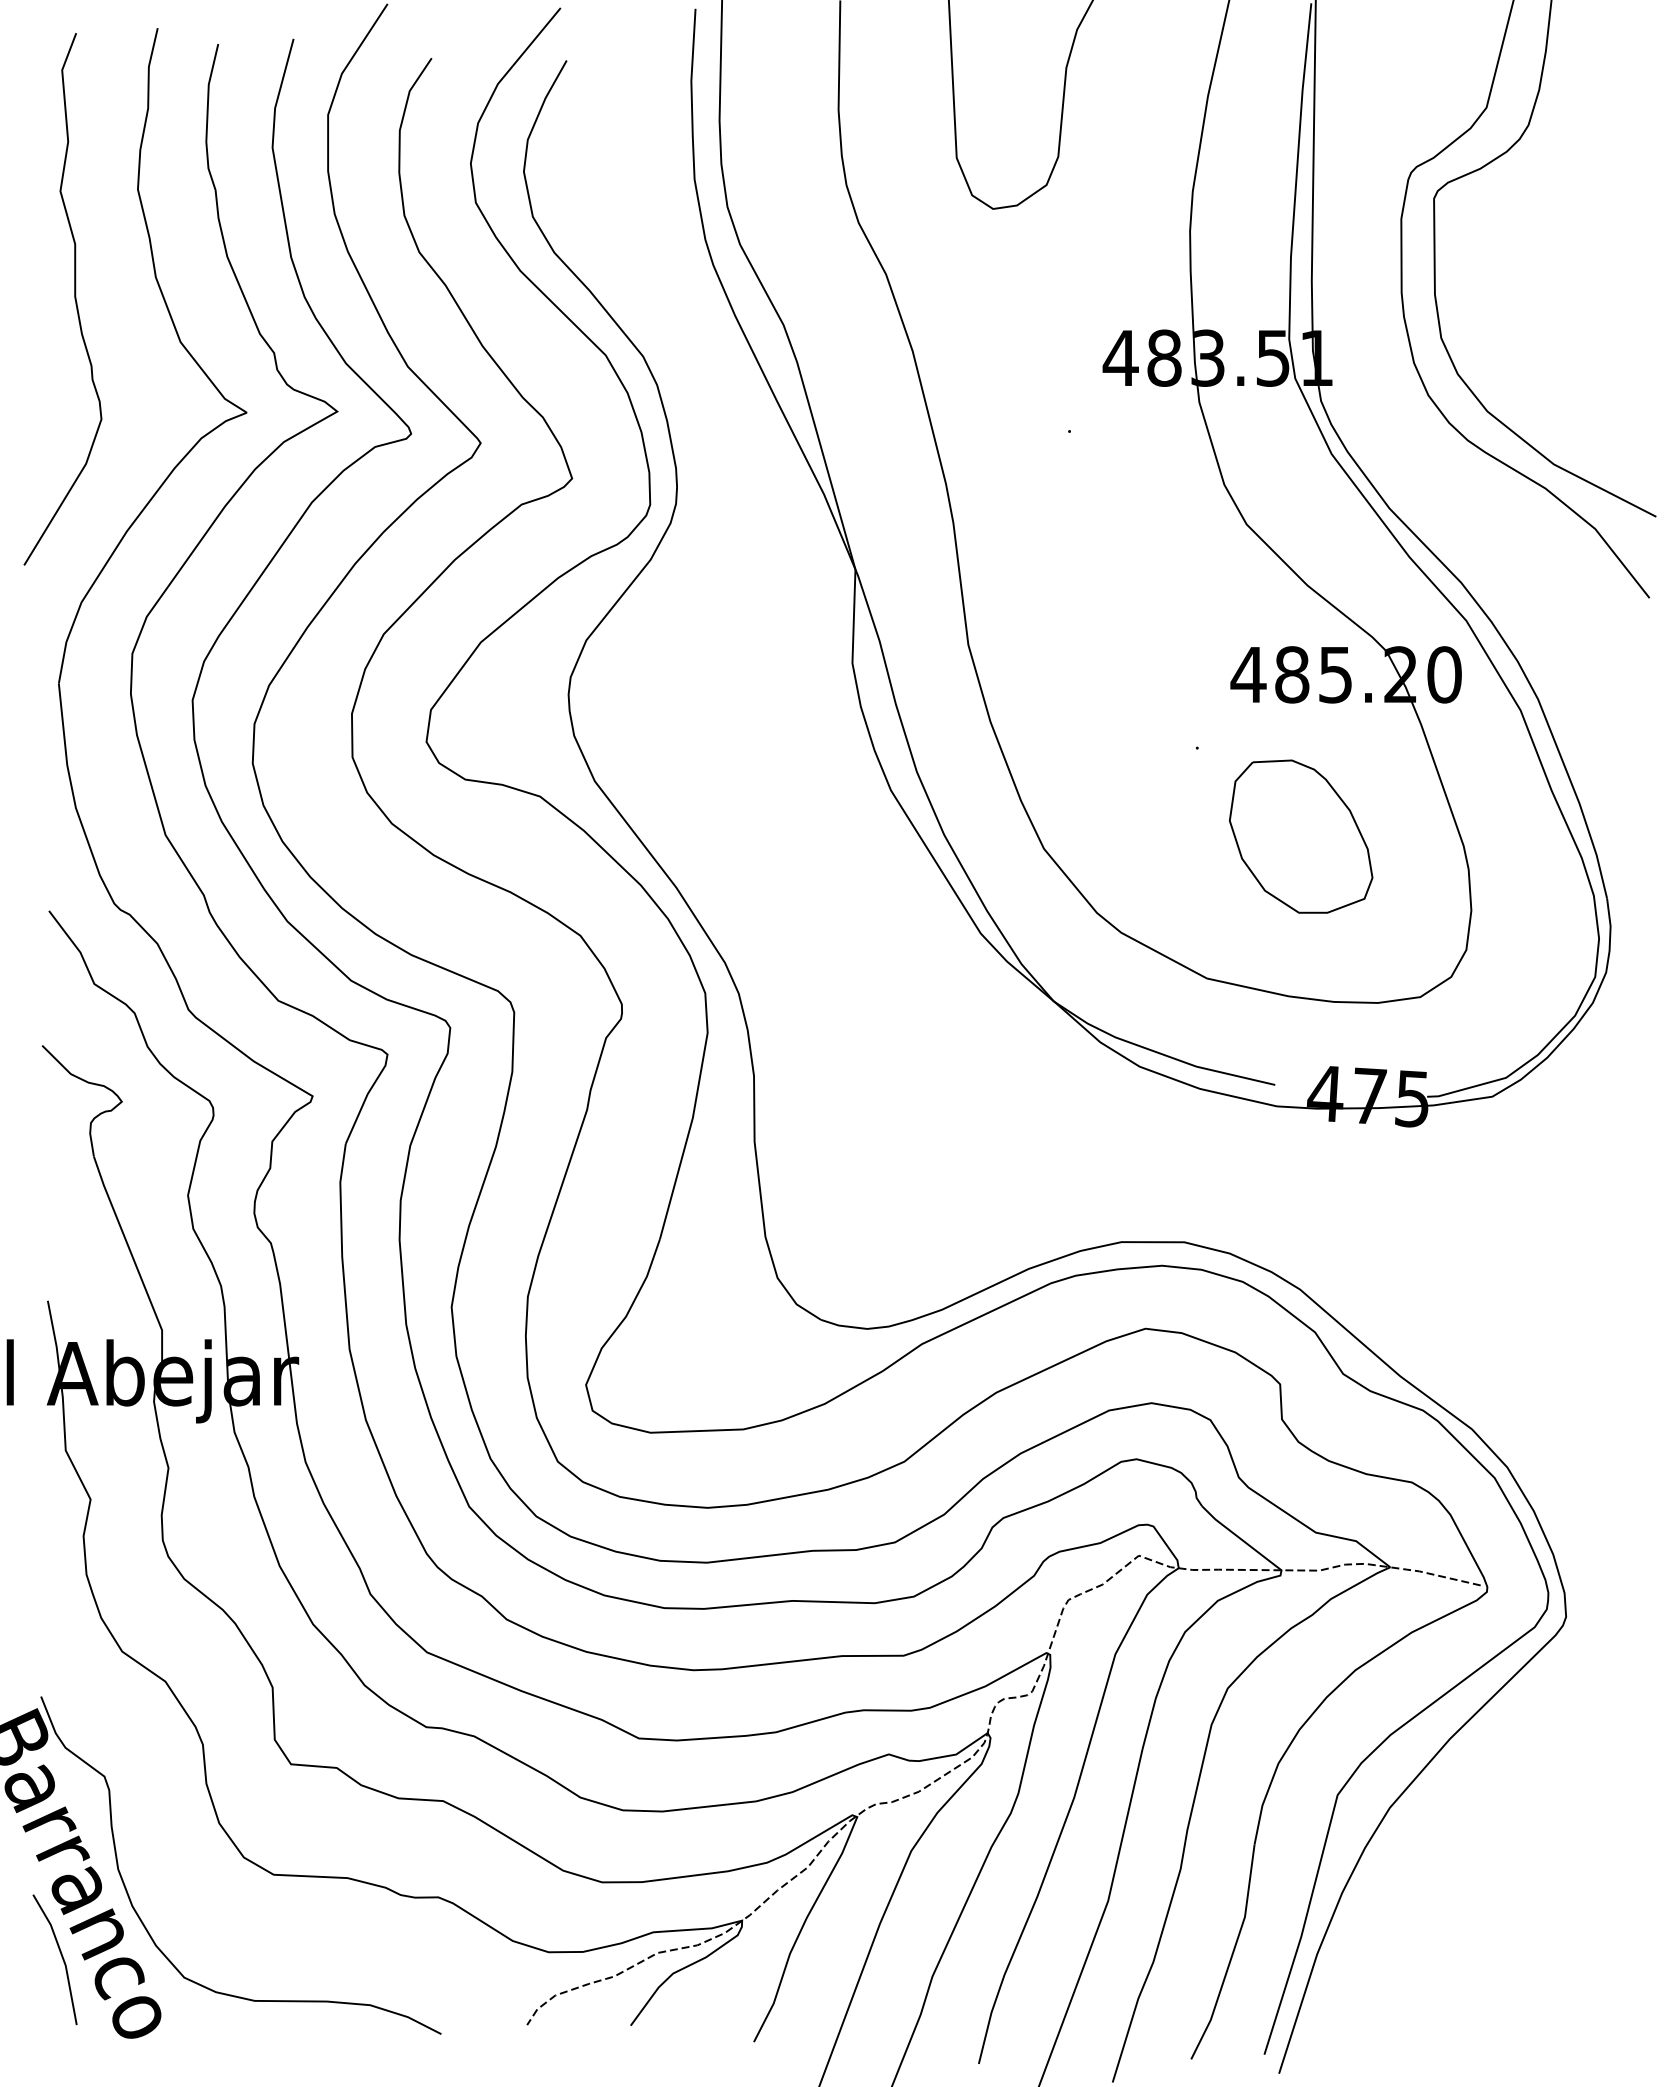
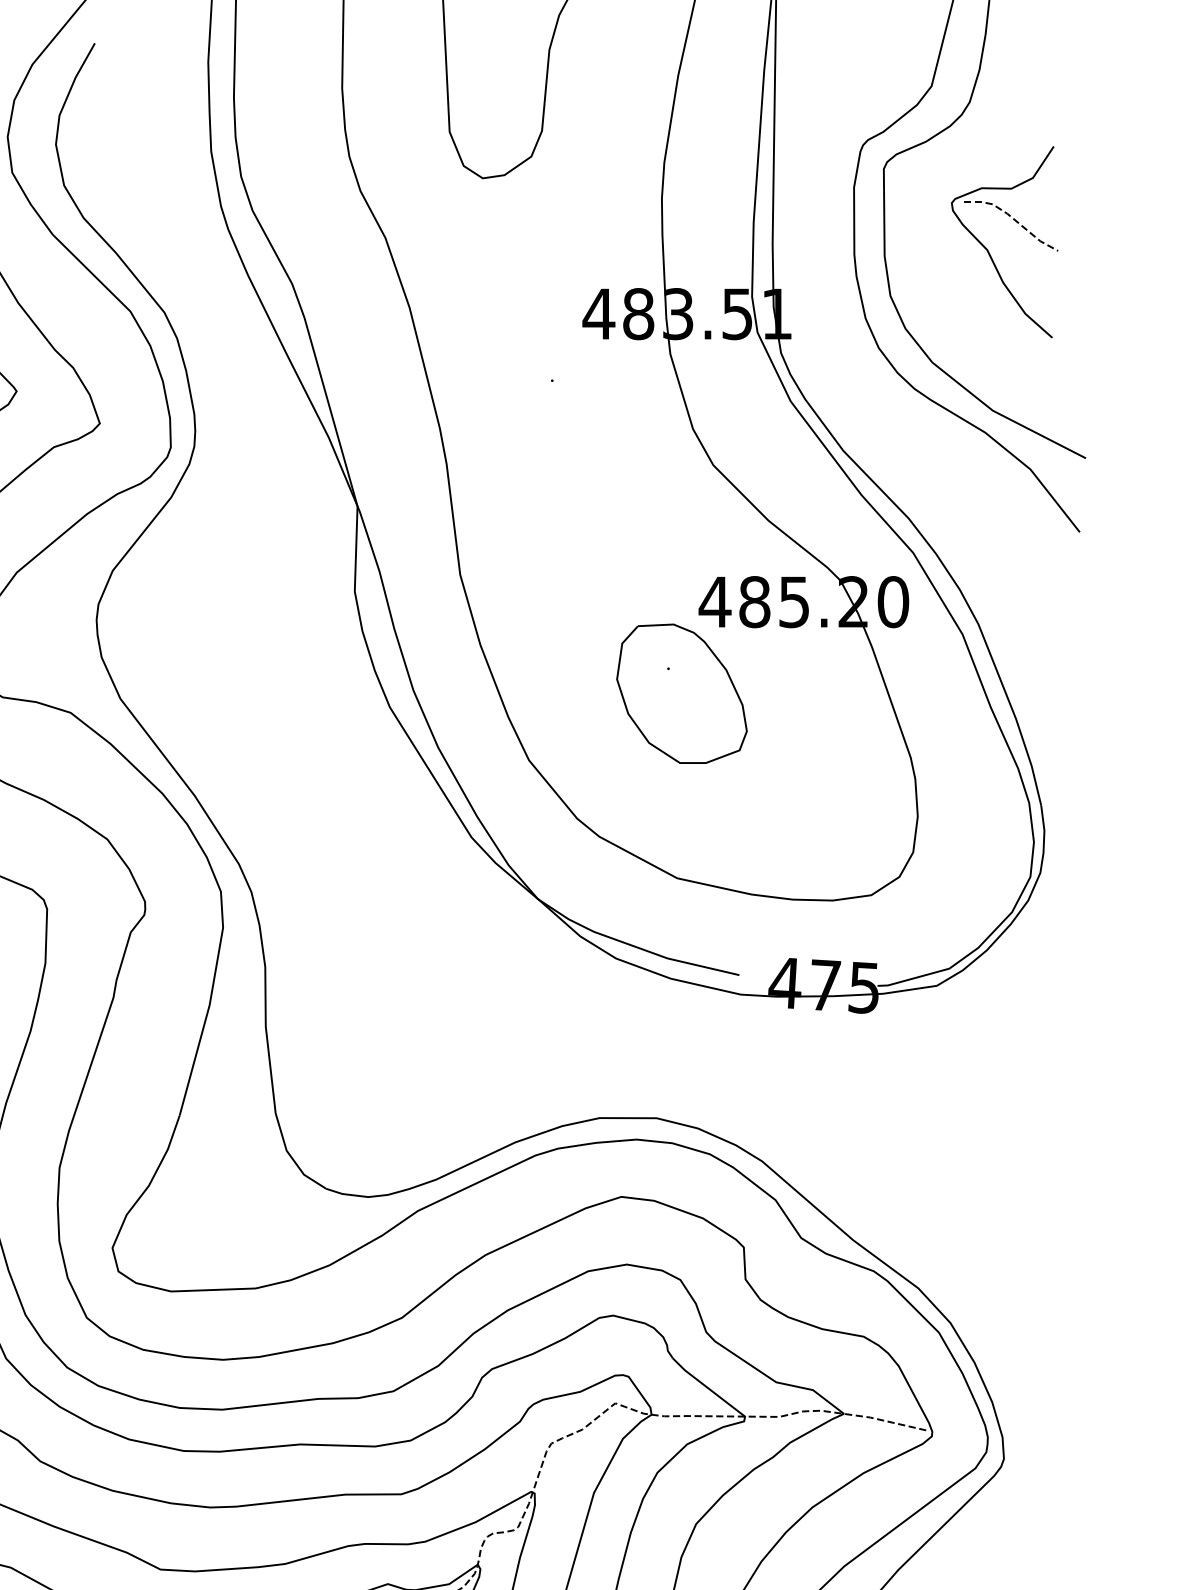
part: (1549, 288) -> (988, 250), added
part: (1301, 836) -> (682, 693), moved

